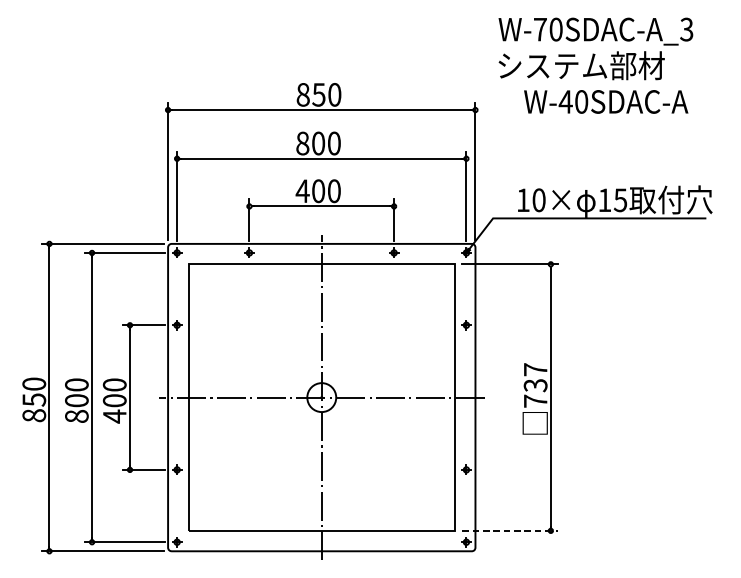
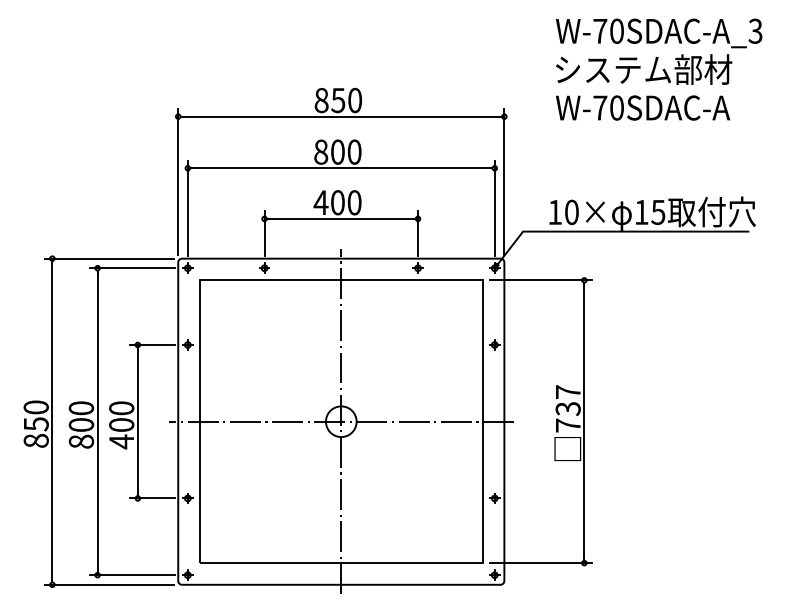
text: (596, 48) -> (659, 51), moved
text: (565, 101) -> (599, 107), W-40SDAC-A -> W-70SDAC-A
line: (510, 531) -> (541, 563), dashed -> solid

